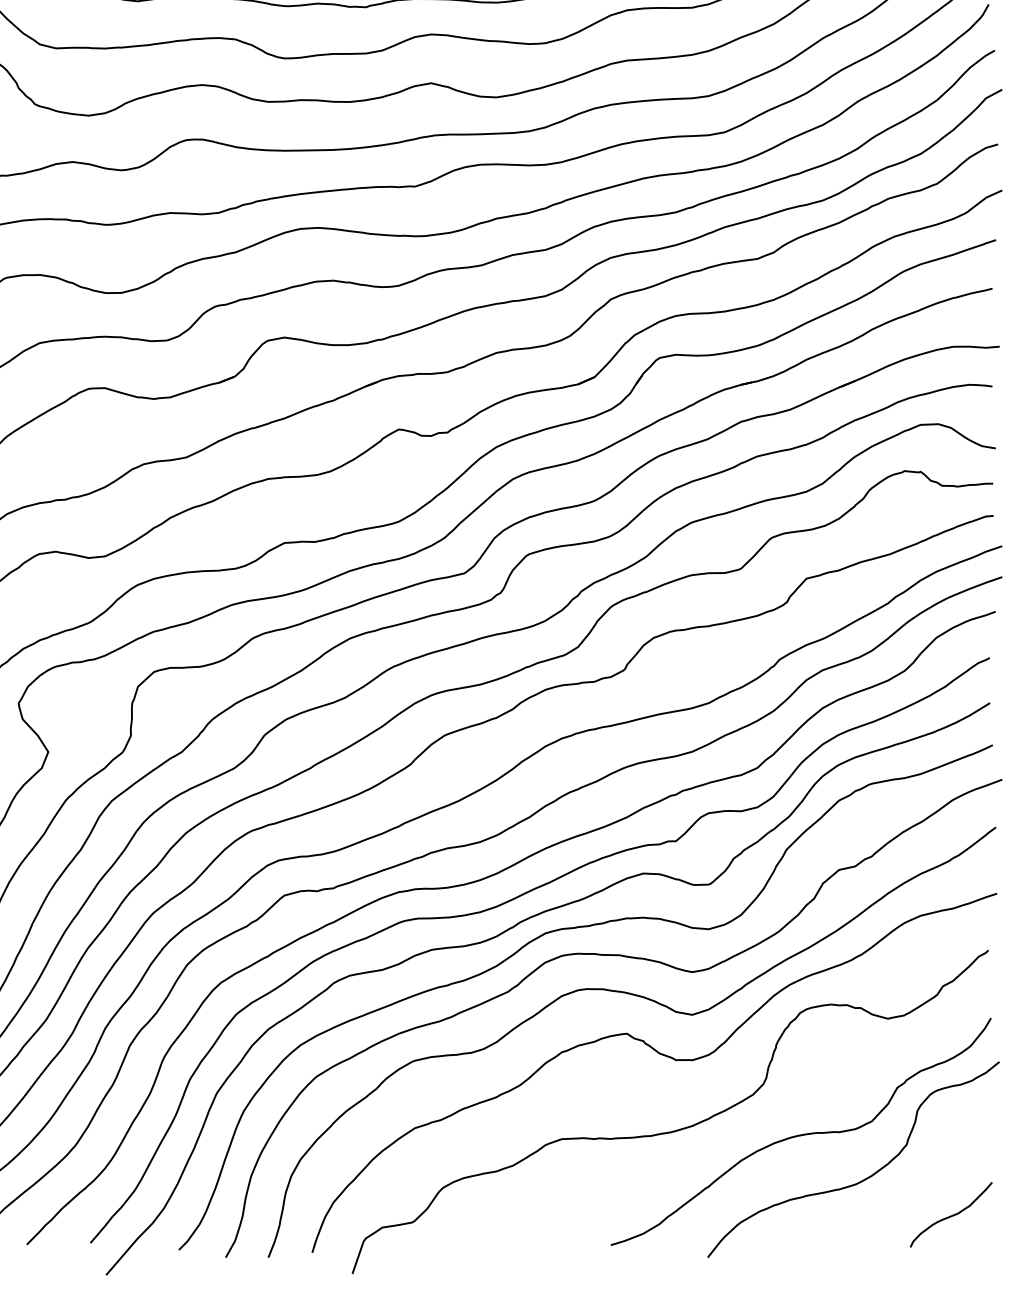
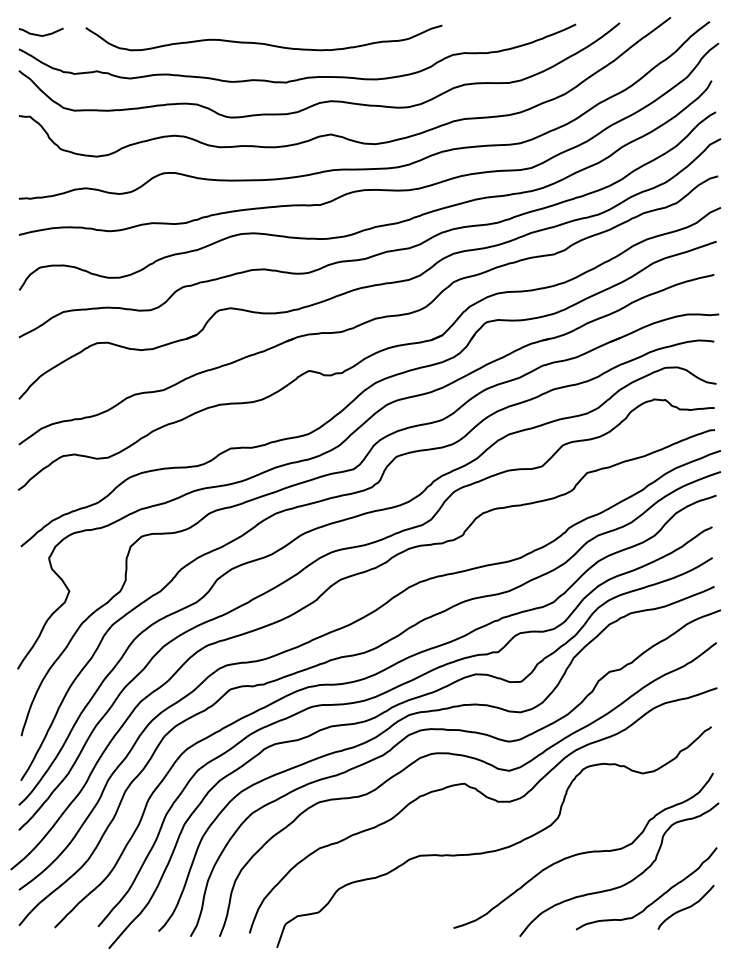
curve: (907, 1201) -> (656, 898), added

